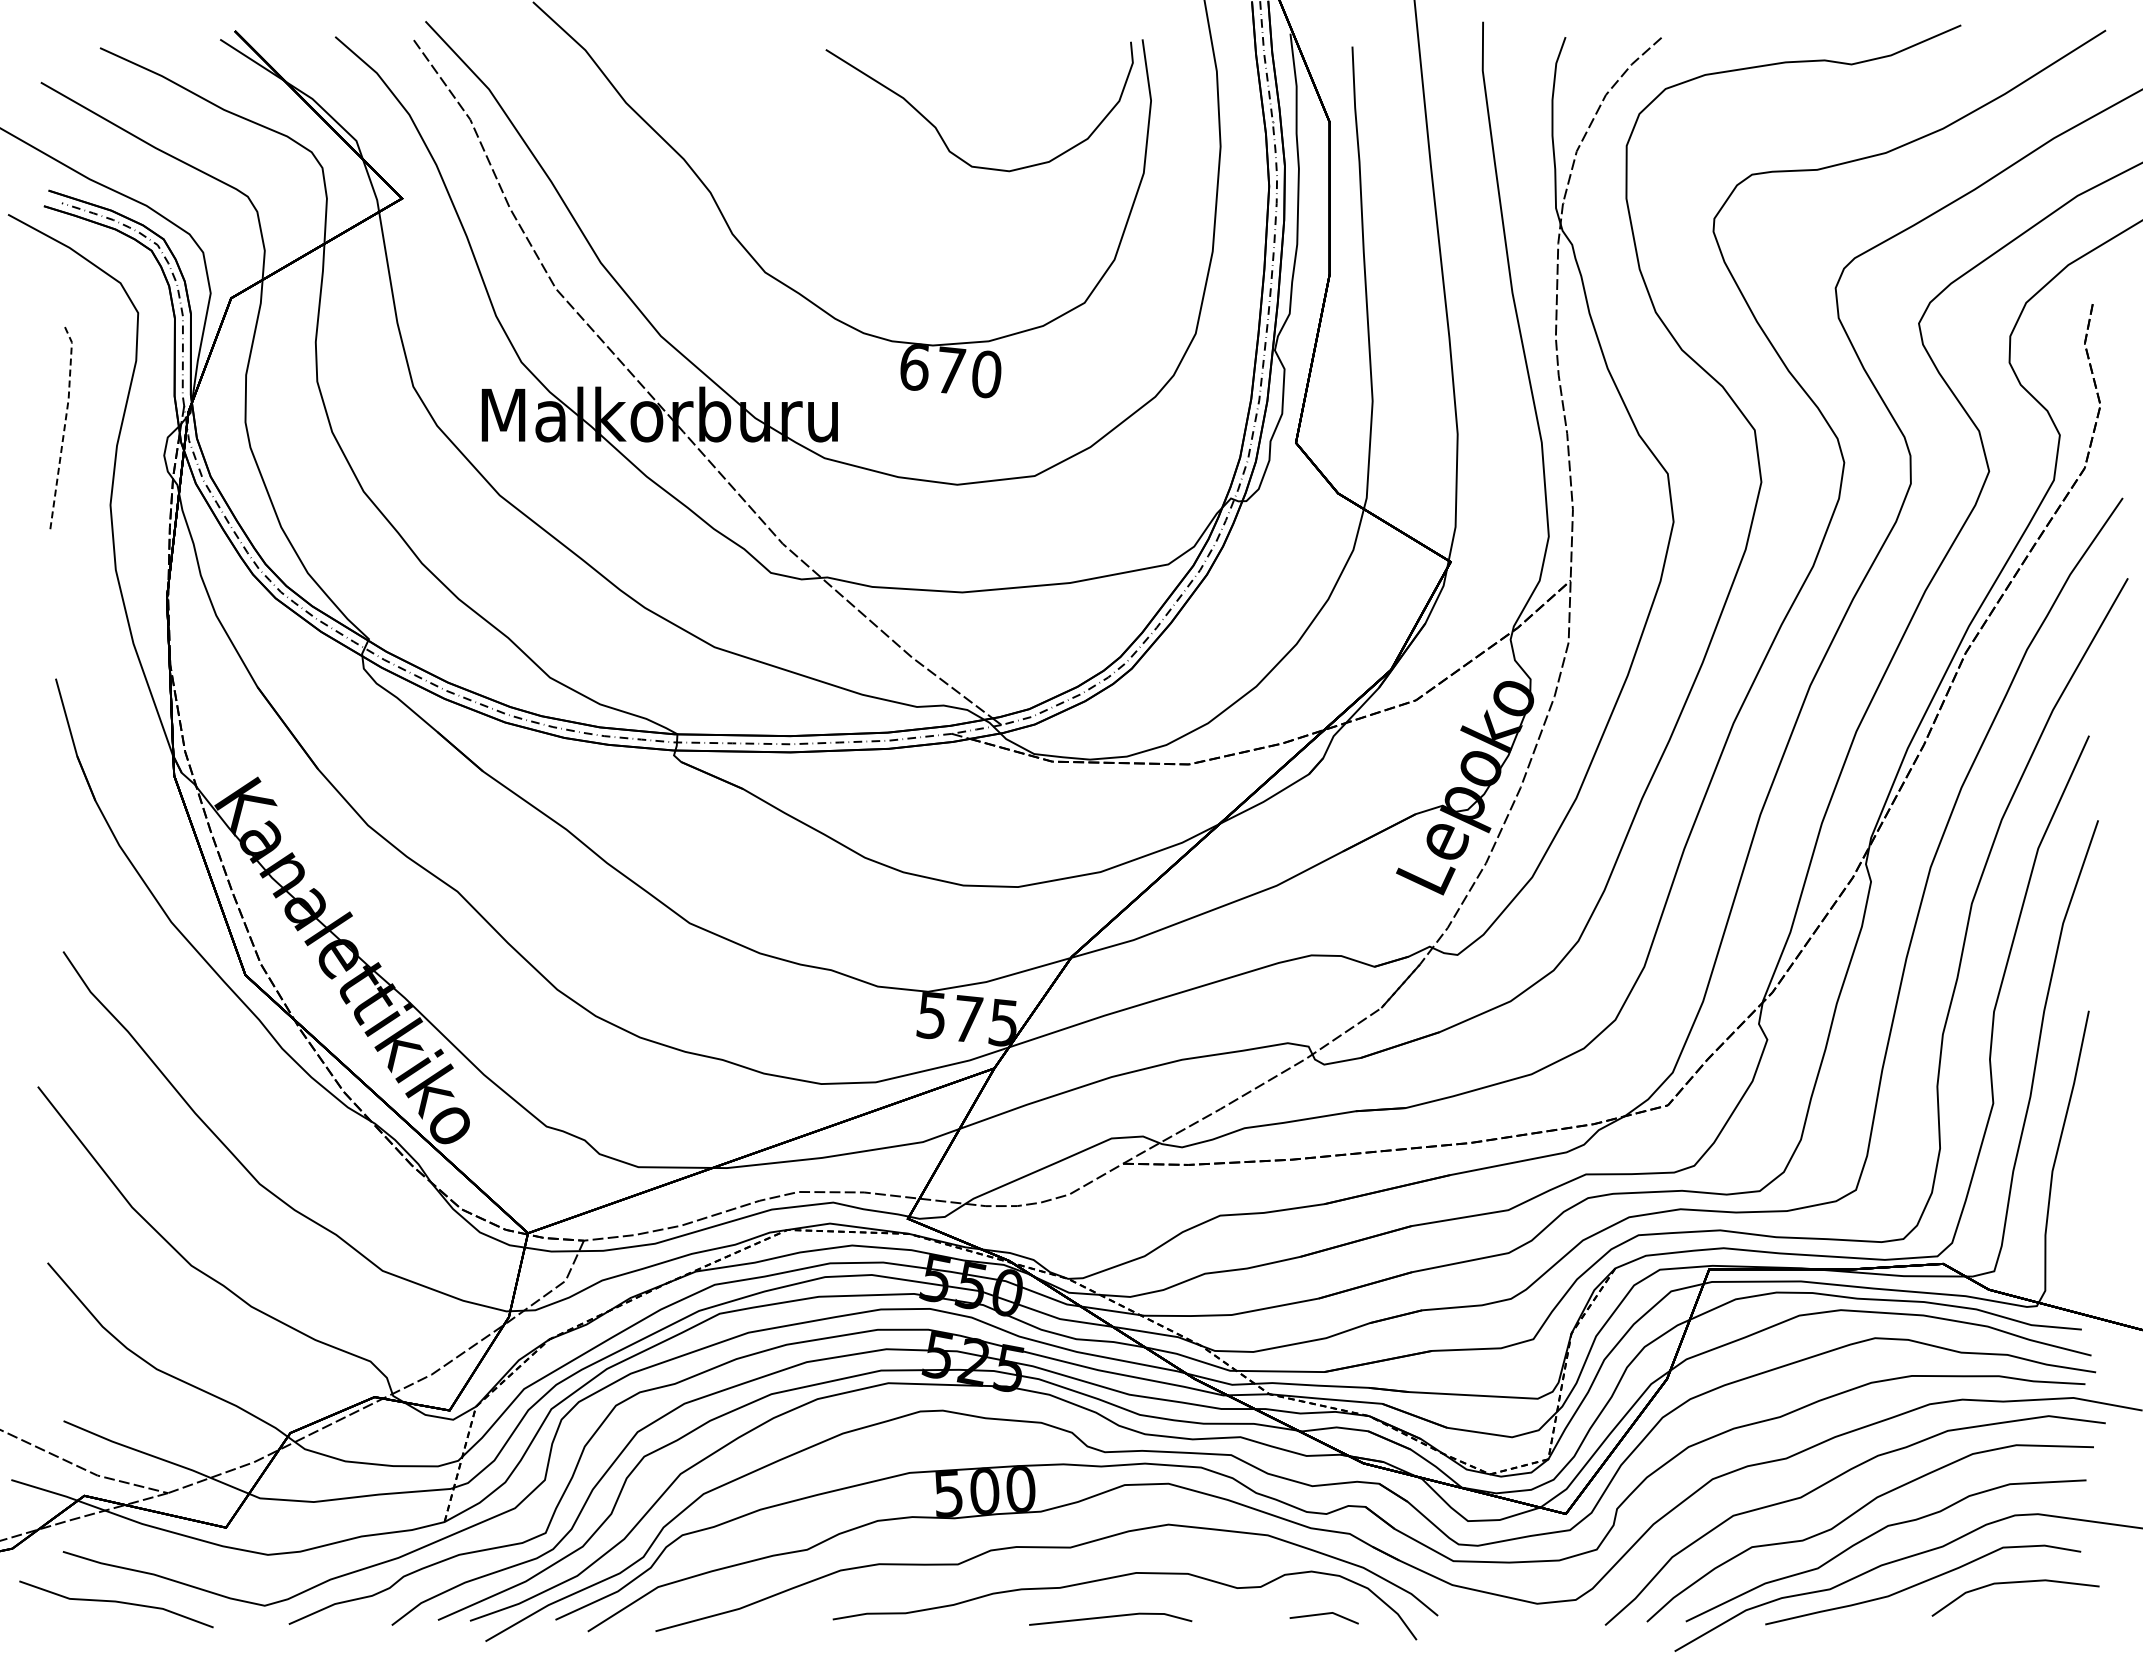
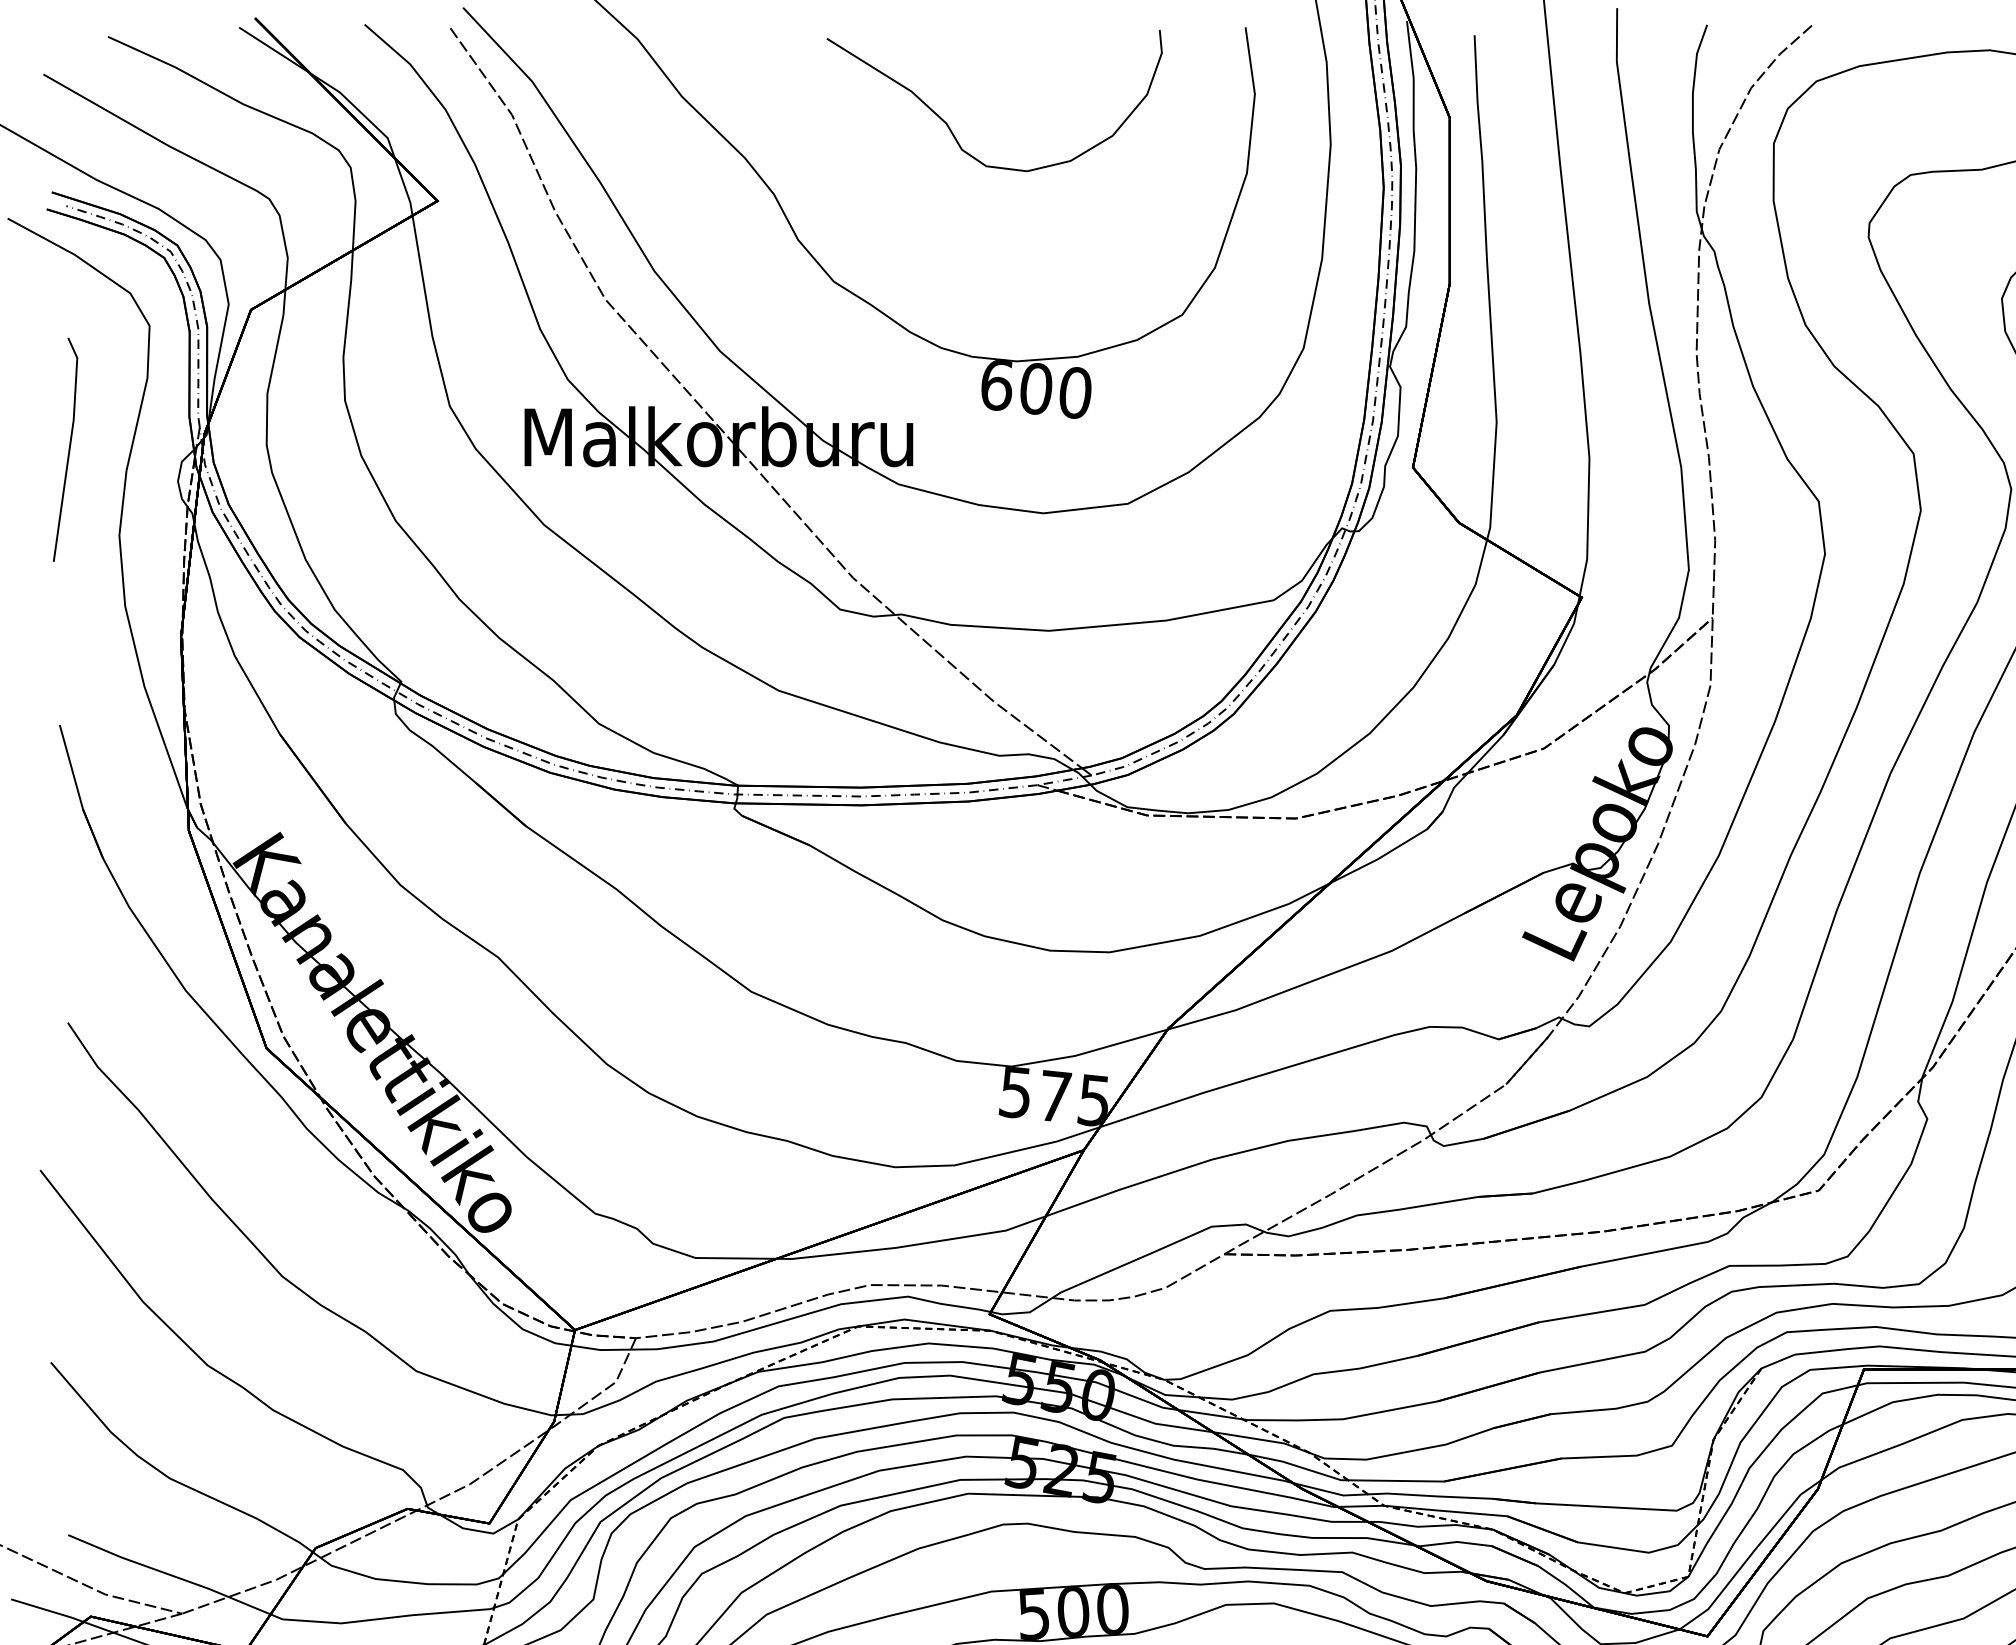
curve: (937, 128) -> (948, 124), moved
text: (951, 370) -> (1037, 388), 670 -> 600
line: (65, 424) -> (70, 447), dashed -> solid

